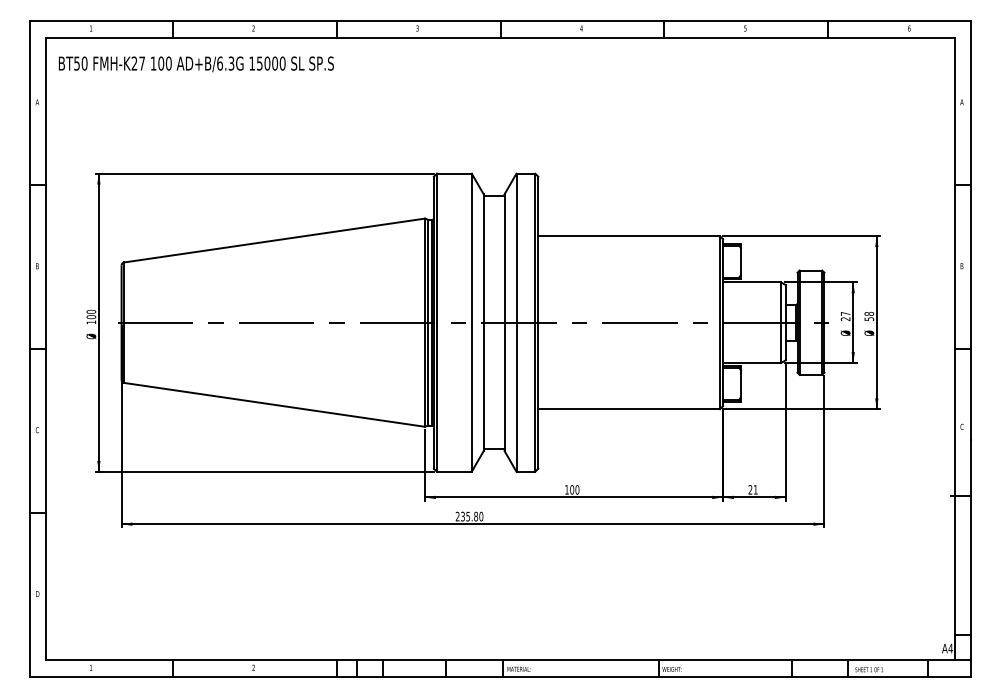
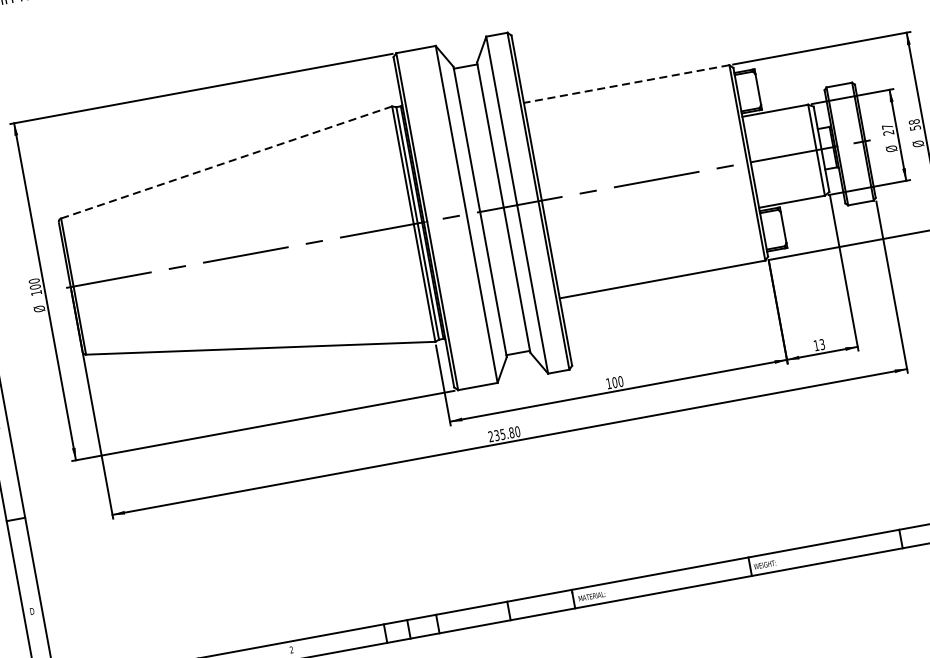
line: (629, 236) -> (627, 84), solid -> dashed
line: (274, 240) -> (226, 162), solid -> dashed
text: (752, 489) -> (818, 344), 21 -> 13

